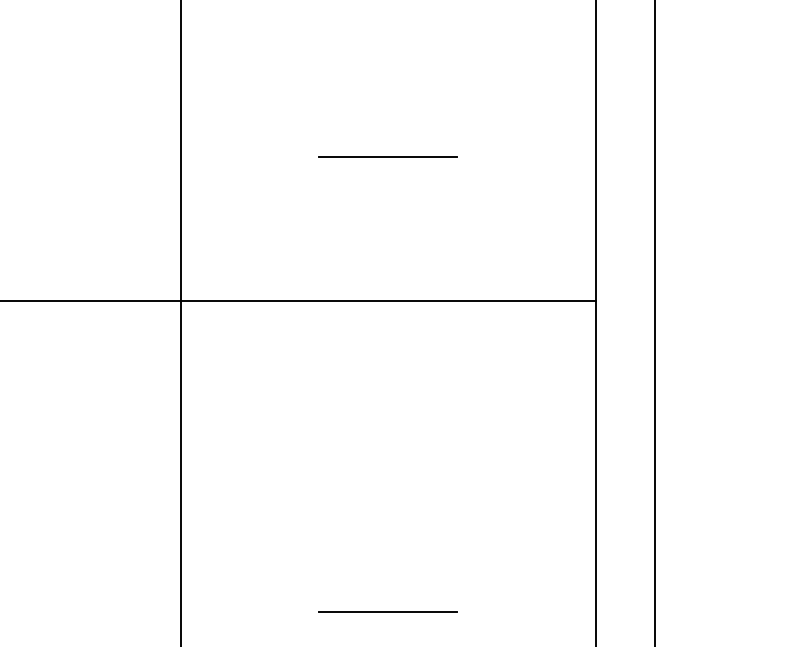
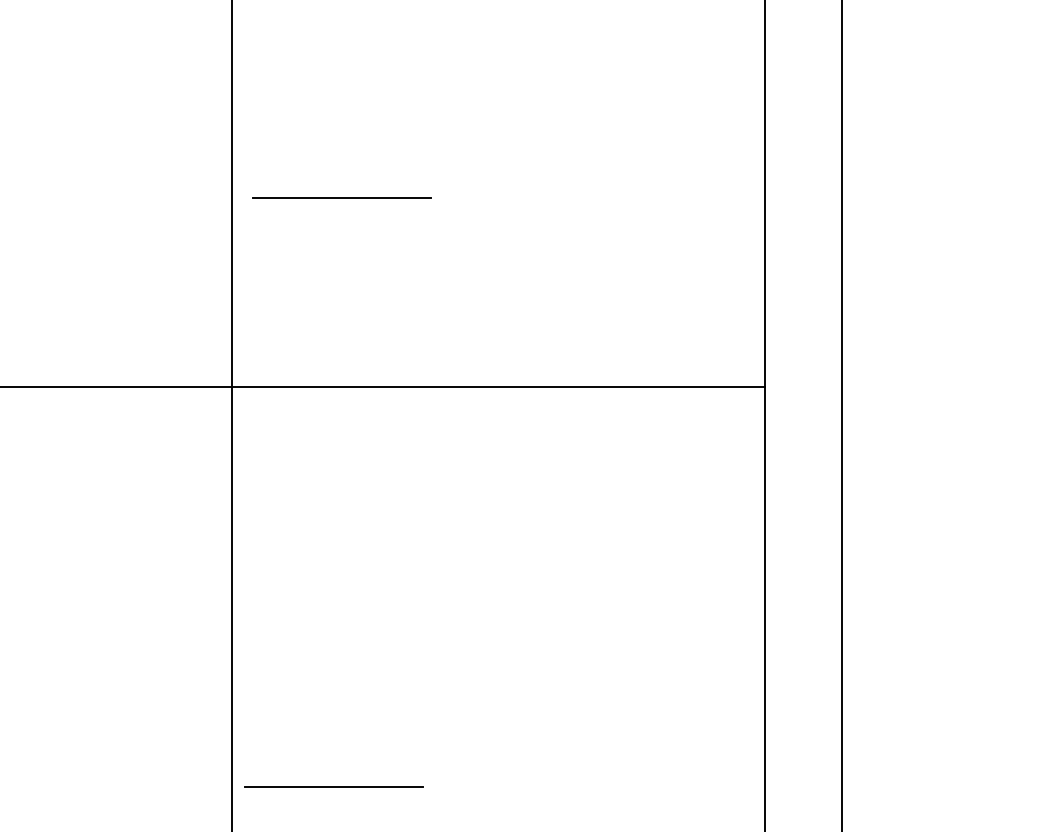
line: (388, 157) -> (341, 197), moved
line: (388, 611) -> (333, 786), moved

